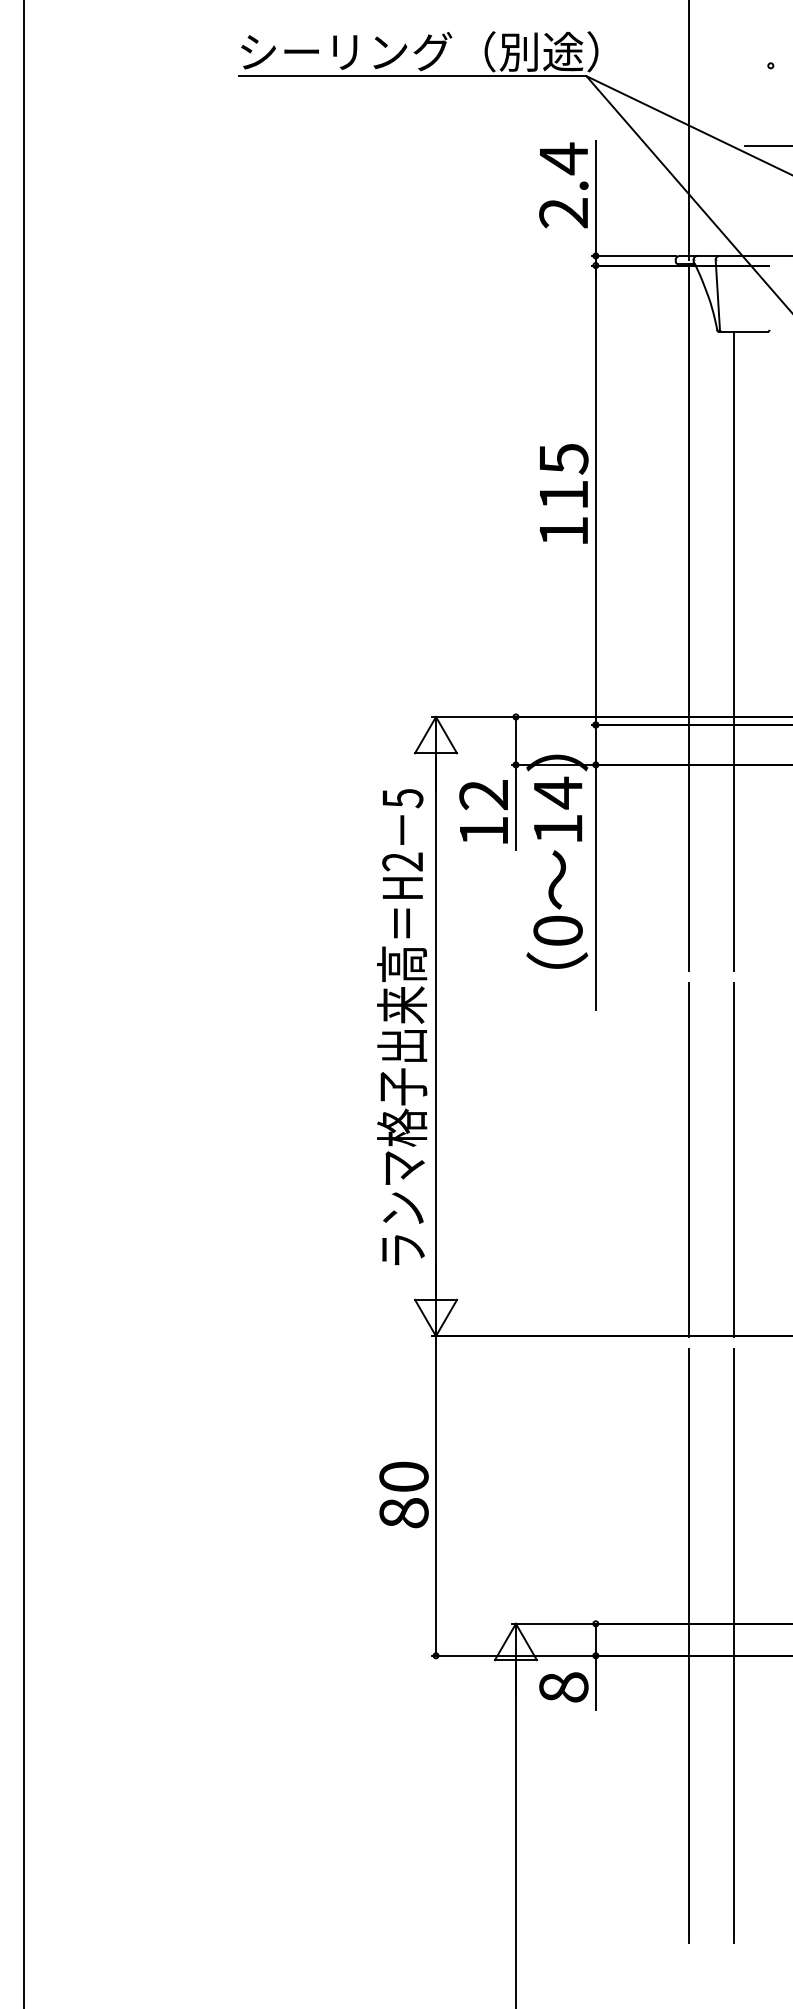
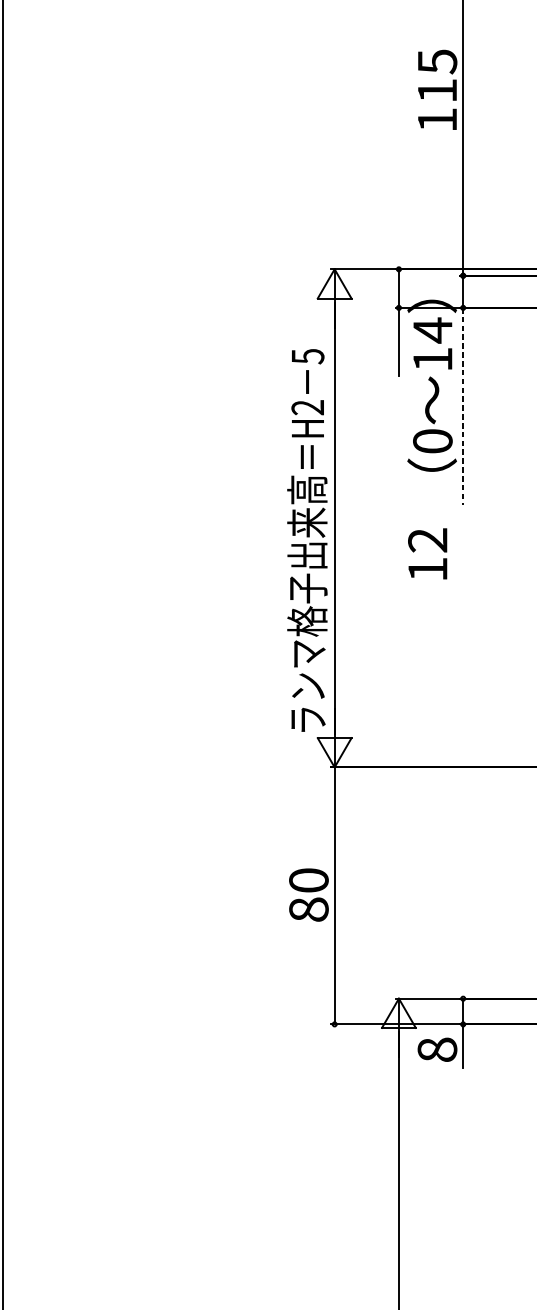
text: (483, 811) -> (427, 553), moved
line: (595, 887) -> (462, 406), solid -> dashed
text: (402, 1026) -> (307, 539), moved

